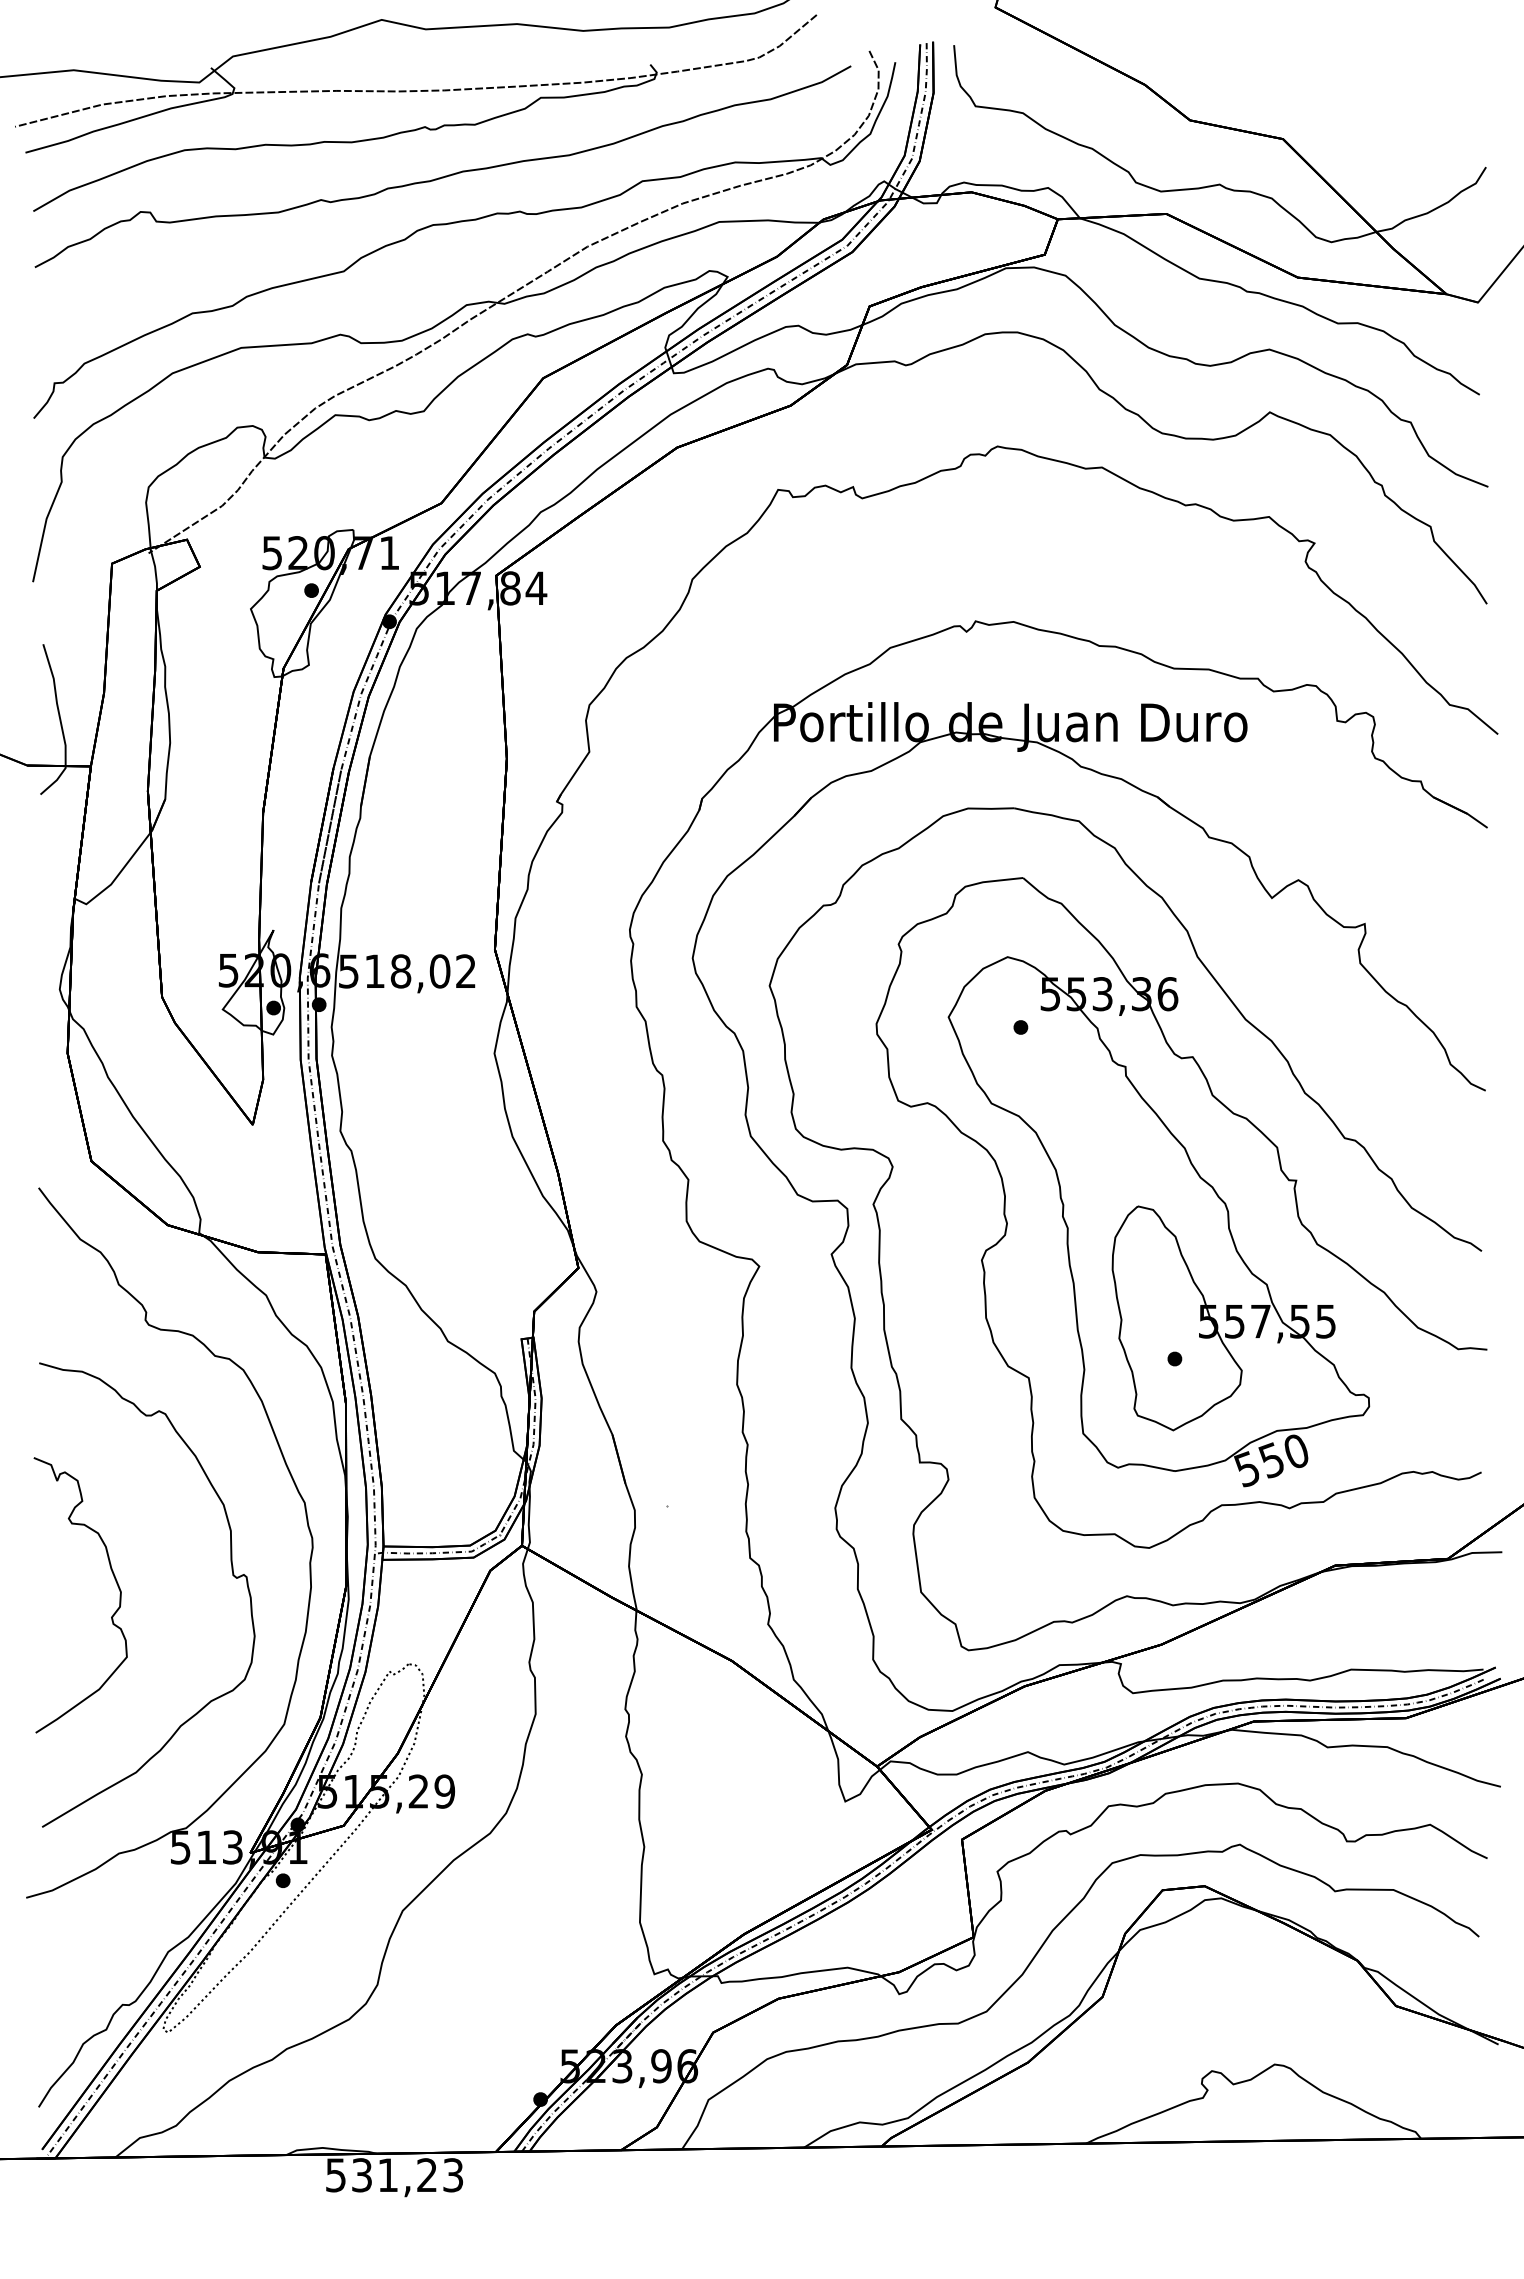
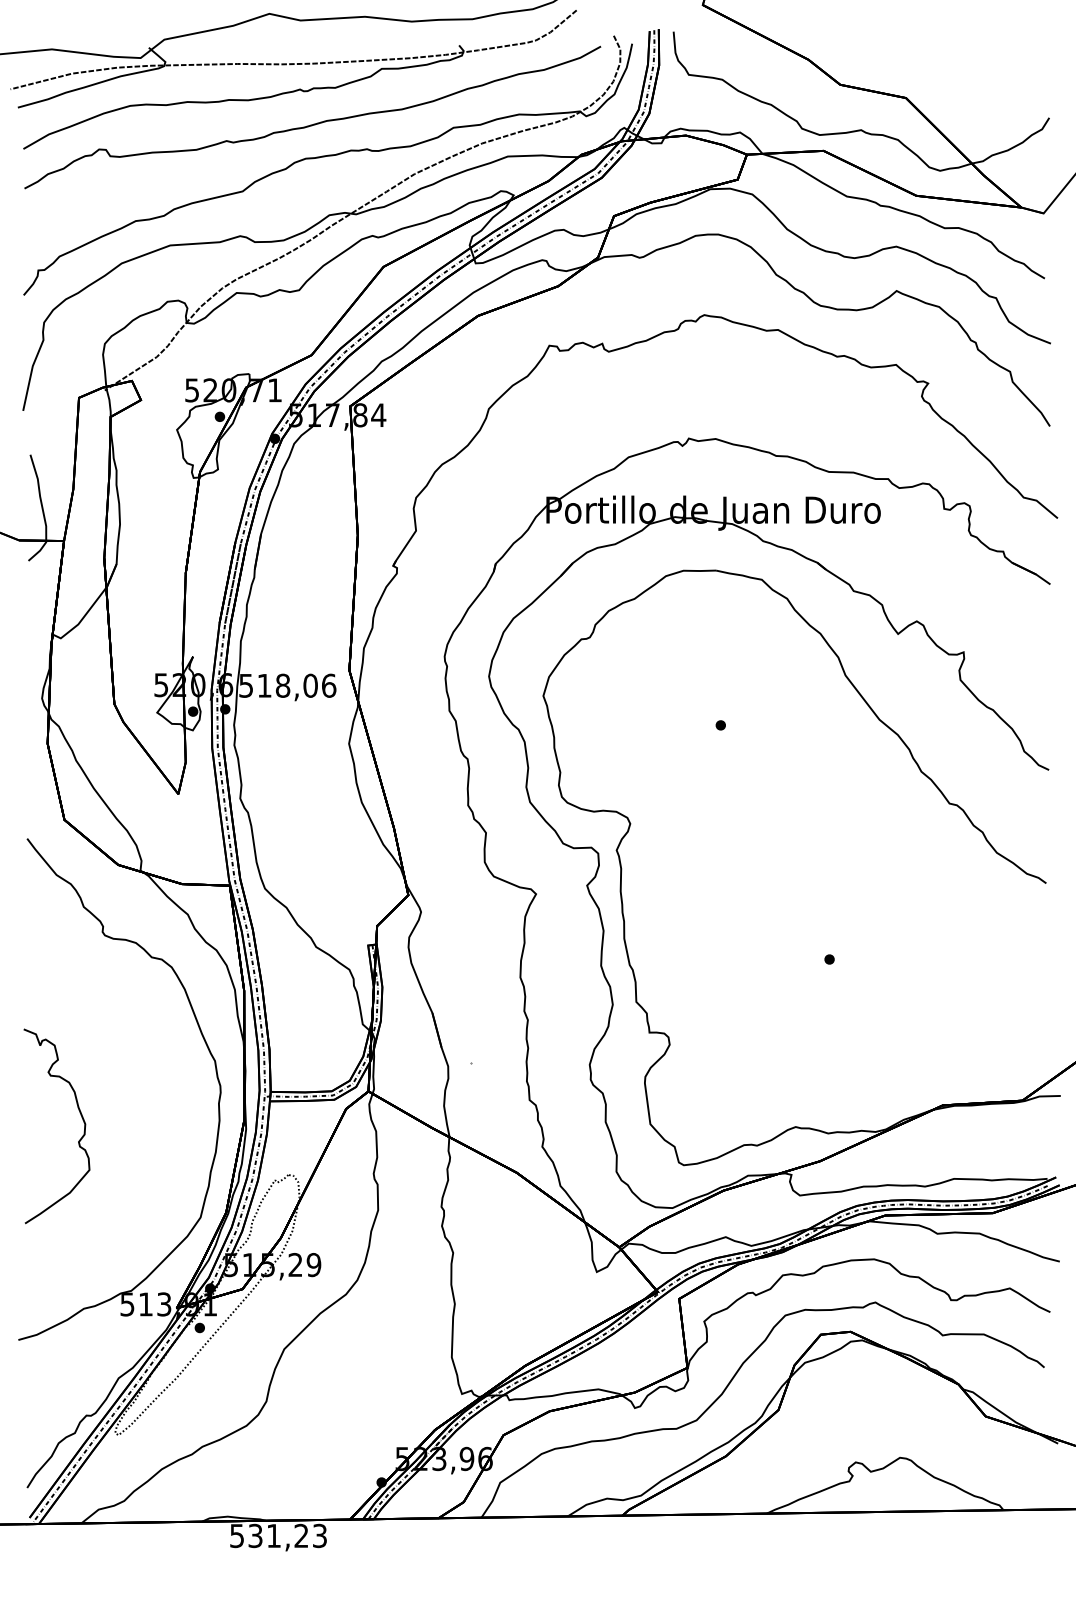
text: (466, 971) -> (329, 685), 518,02 -> 518,06
part: (1181, 1212) -> (834, 856), removed
curve: (232, 1575) -> (164, 1112), removed

